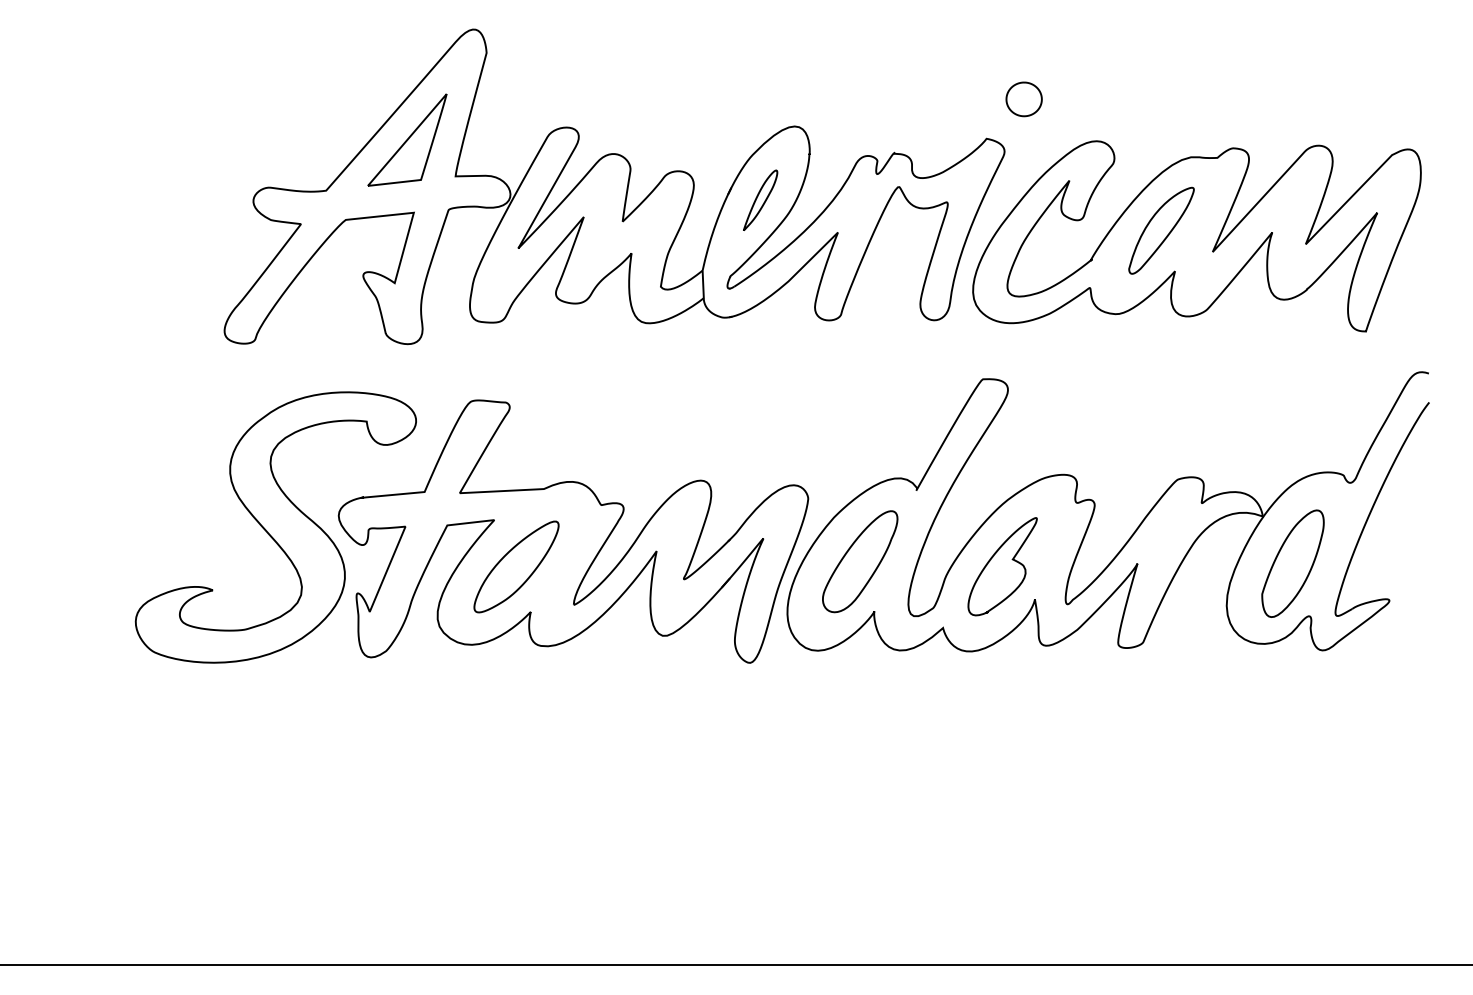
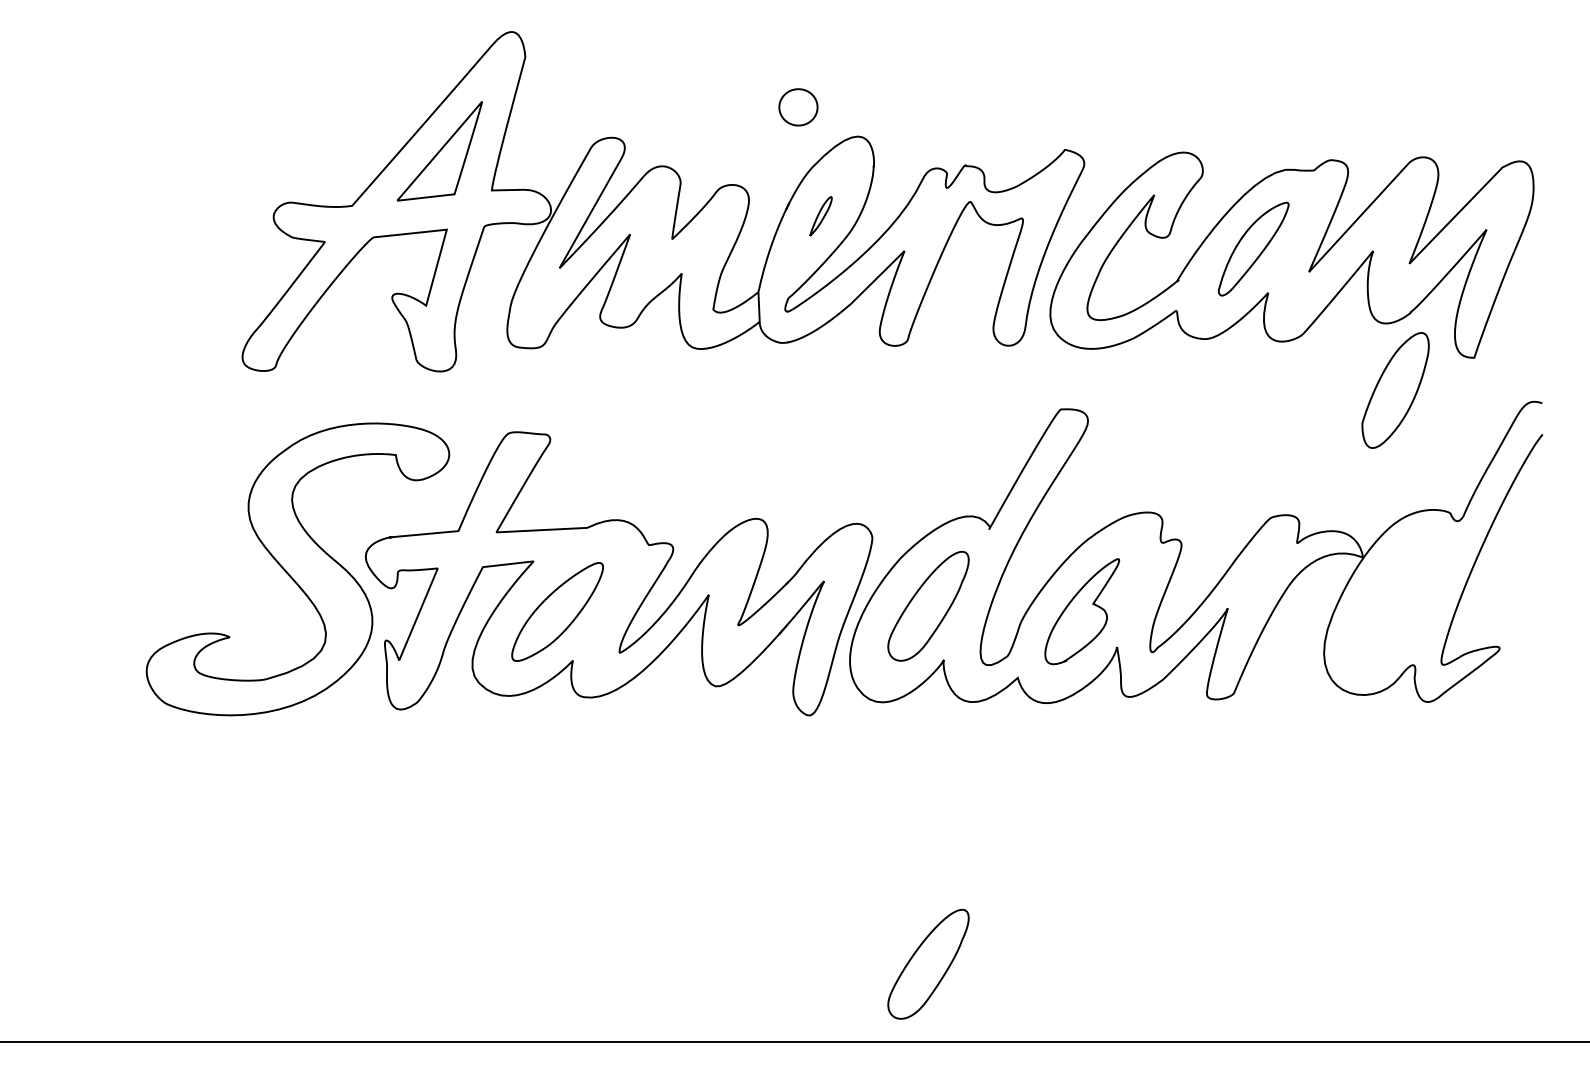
part: (1024, 99) -> (798, 107), moved
part: (760, 200) -> (820, 216), size x0.6
part: (1292, 563) -> (1395, 390), moved
part: (860, 892) -> (928, 963), added

